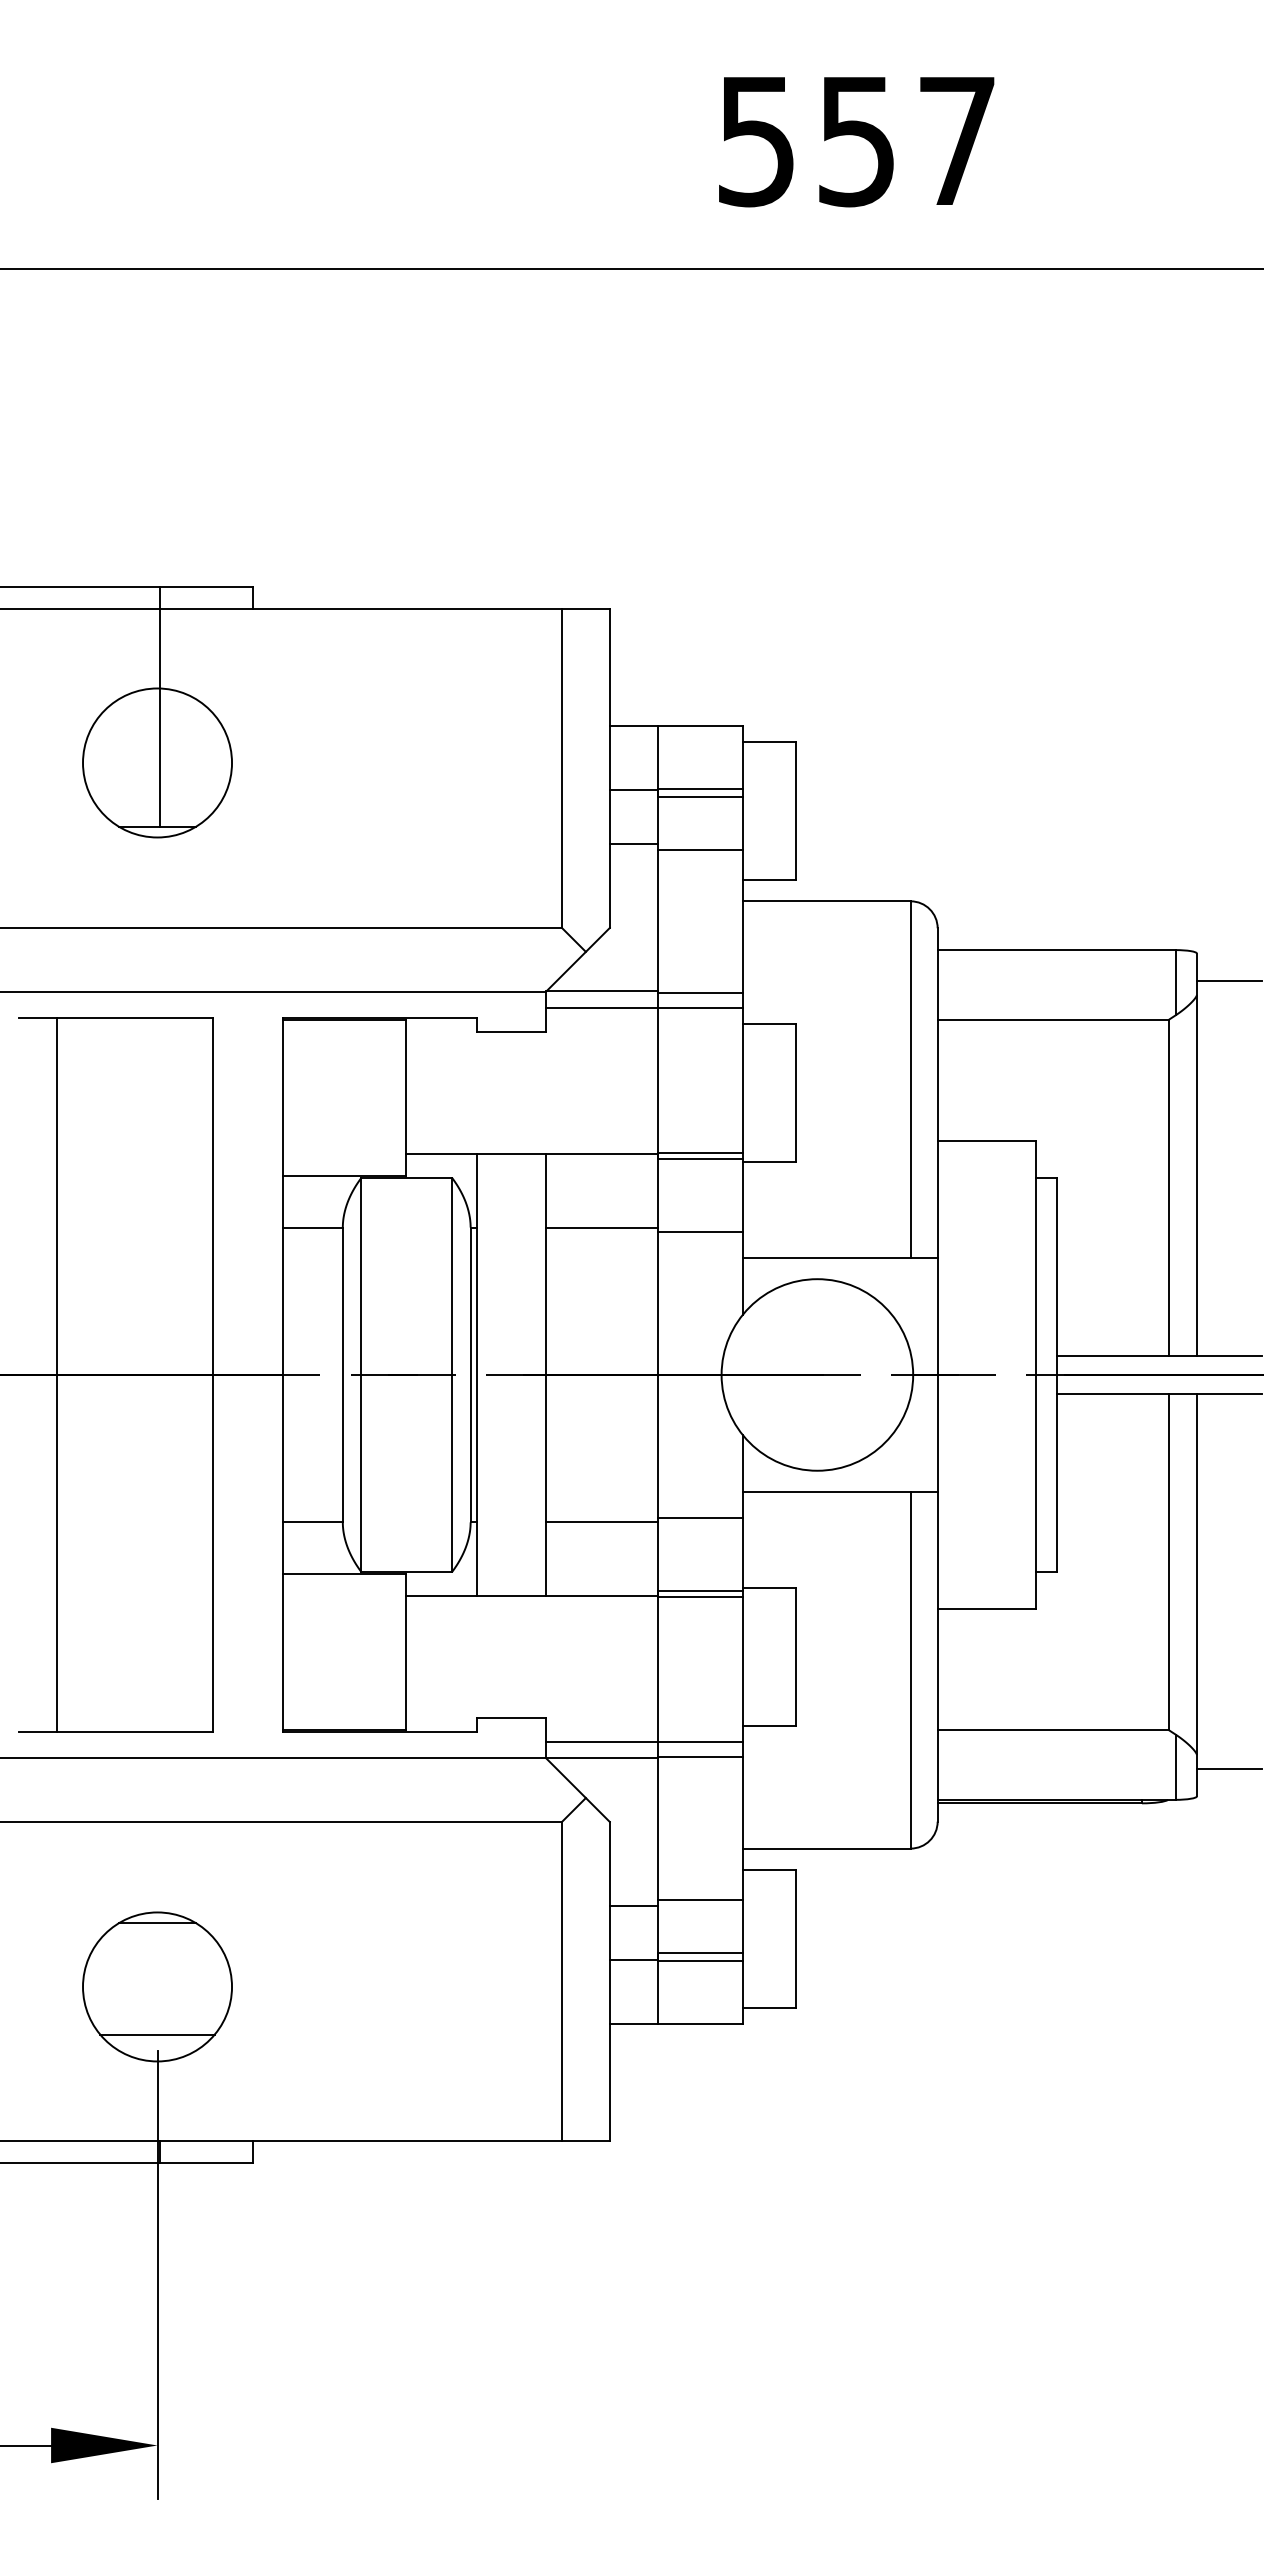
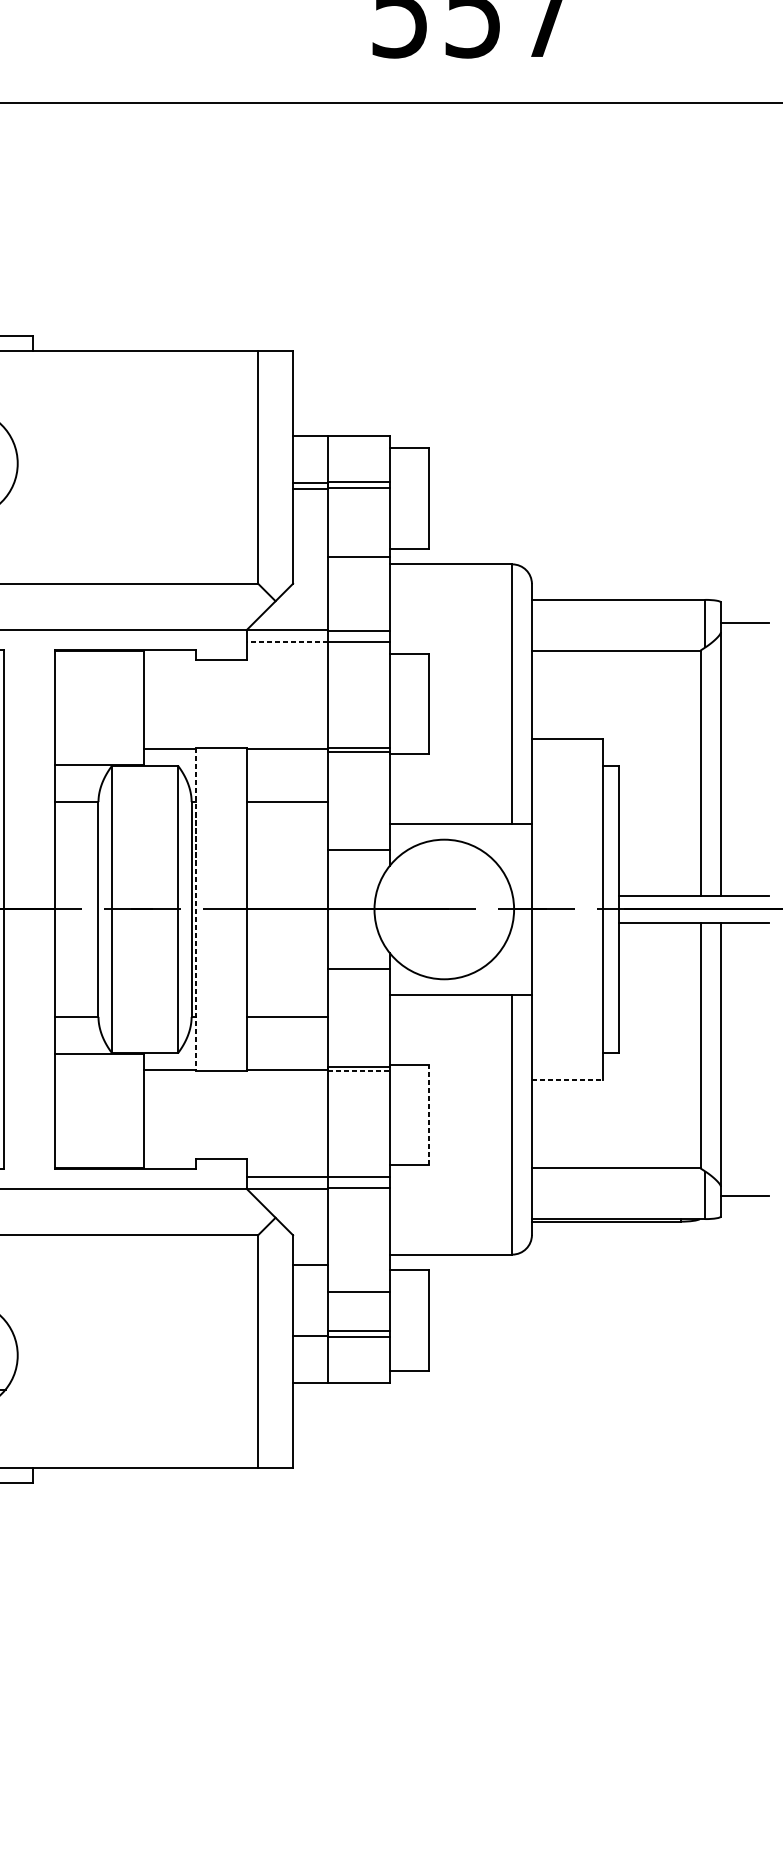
line: (633, 844) -> (310, 489), moved
line: (699, 849) -> (358, 556), moved
line: (601, 1007) -> (286, 641), solid -> dashed
line: (699, 1231) -> (358, 849), moved
line: (476, 1375) -> (195, 909), solid -> dashed
line: (699, 1518) -> (358, 969), moved
line: (700, 1596) -> (359, 1070), solid -> dashed
line: (986, 1609) -> (567, 1080), solid -> dashed
line: (796, 1656) -> (429, 1114), solid -> dashed
line: (633, 1905) -> (310, 1264), moved

